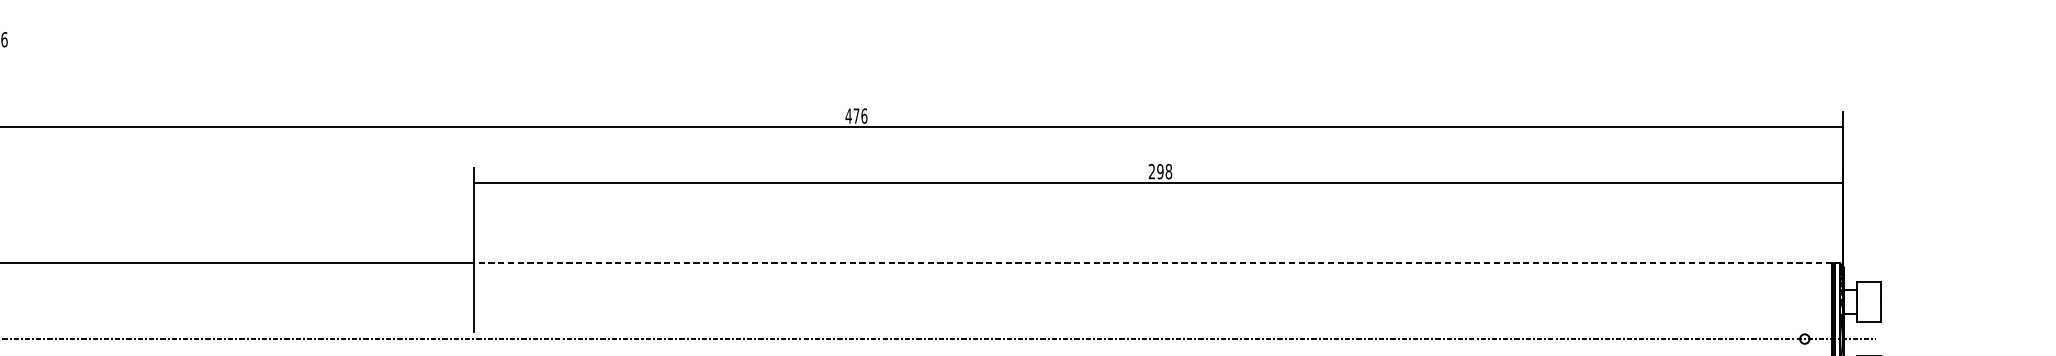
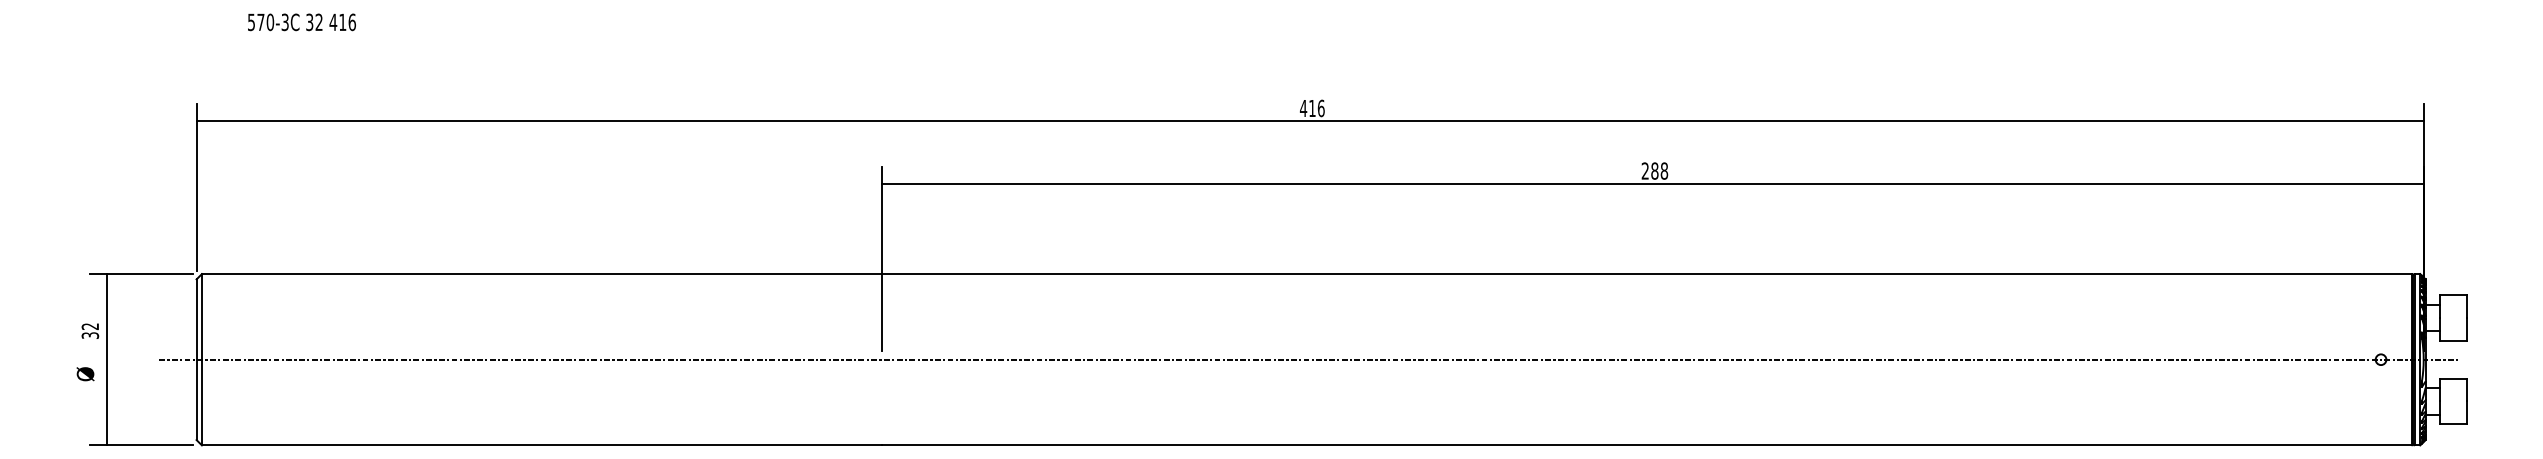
text: (856, 116) -> (1312, 108), 476 -> 416
text: (1160, 171) -> (1654, 170), 298 -> 288
line: (1152, 263) -> (1646, 274), dashed -> solid

